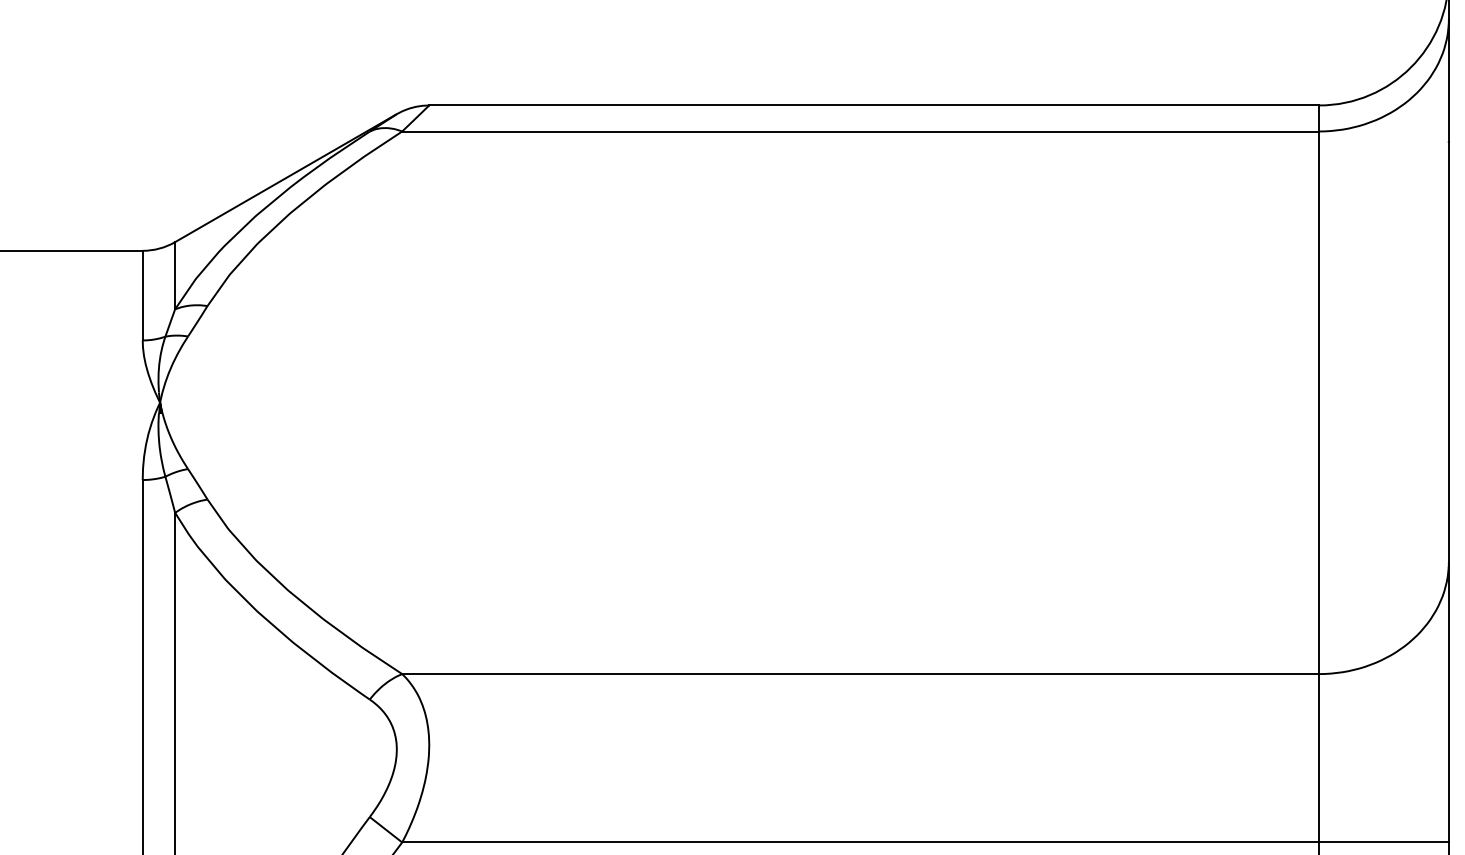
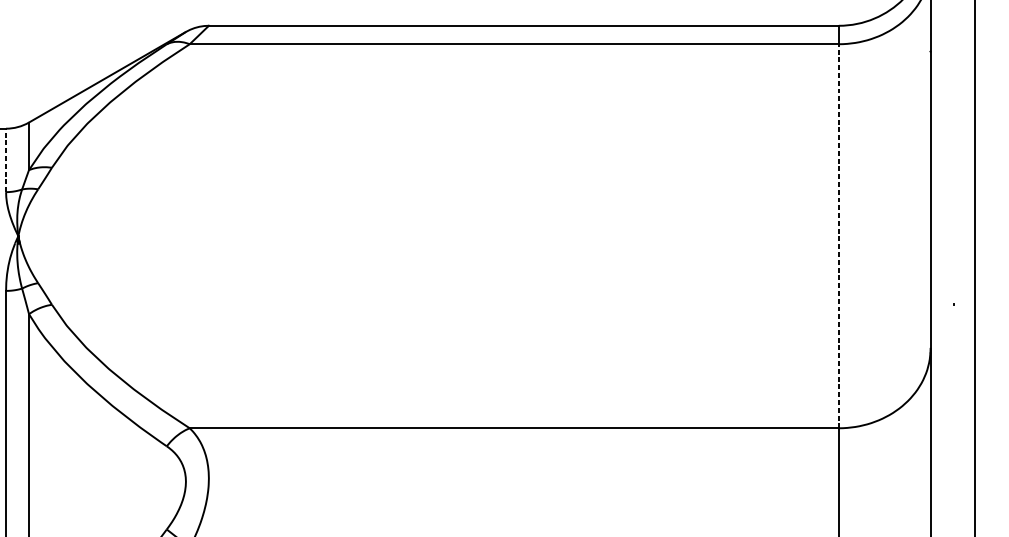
line: (142, 295) -> (5, 160), solid -> dashed
line: (1319, 402) -> (839, 236), solid -> dashed

